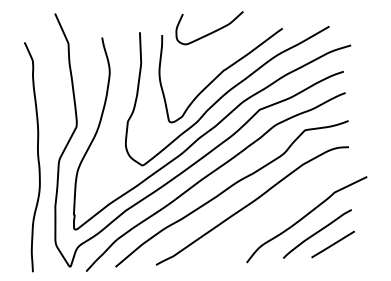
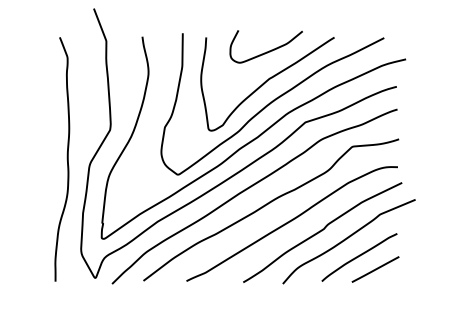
curve: (210, 32) -> (266, 51), moved
curve: (281, 211) -> (322, 231), added

